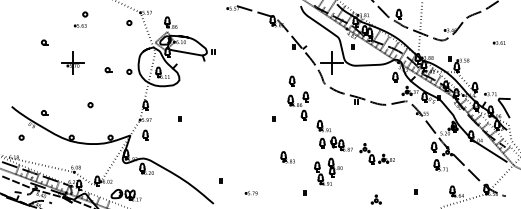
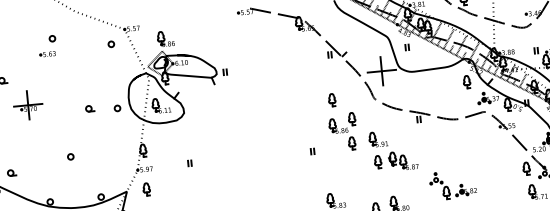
part: (72, 62) -> (27, 104), moved
part: (334, 135) -> (392, 150), moved

